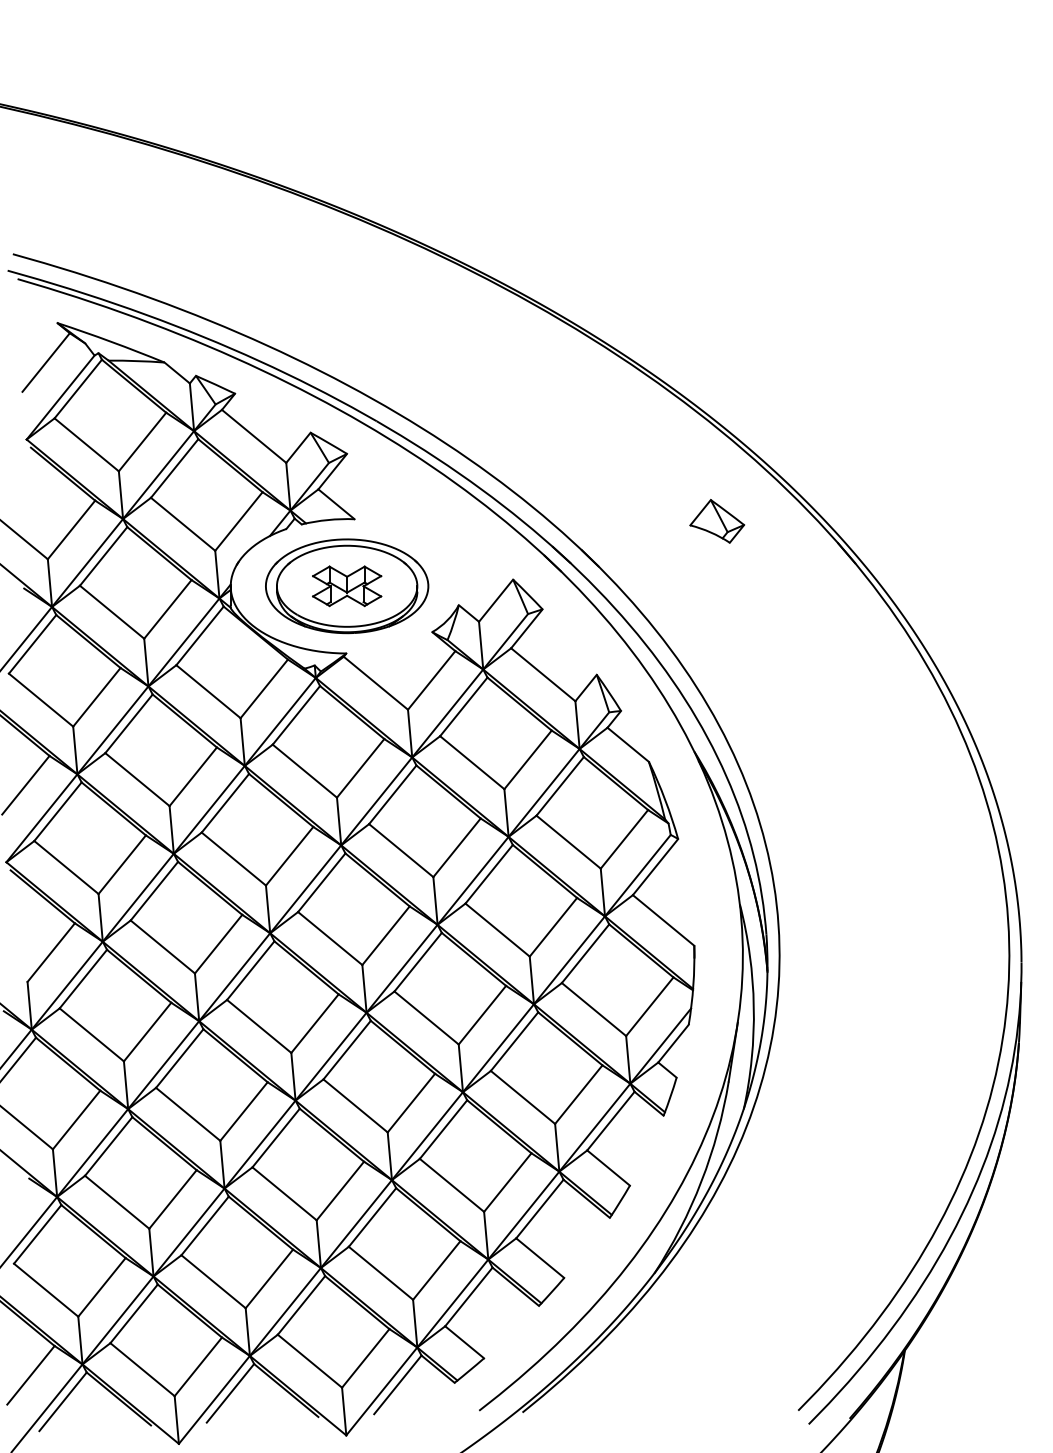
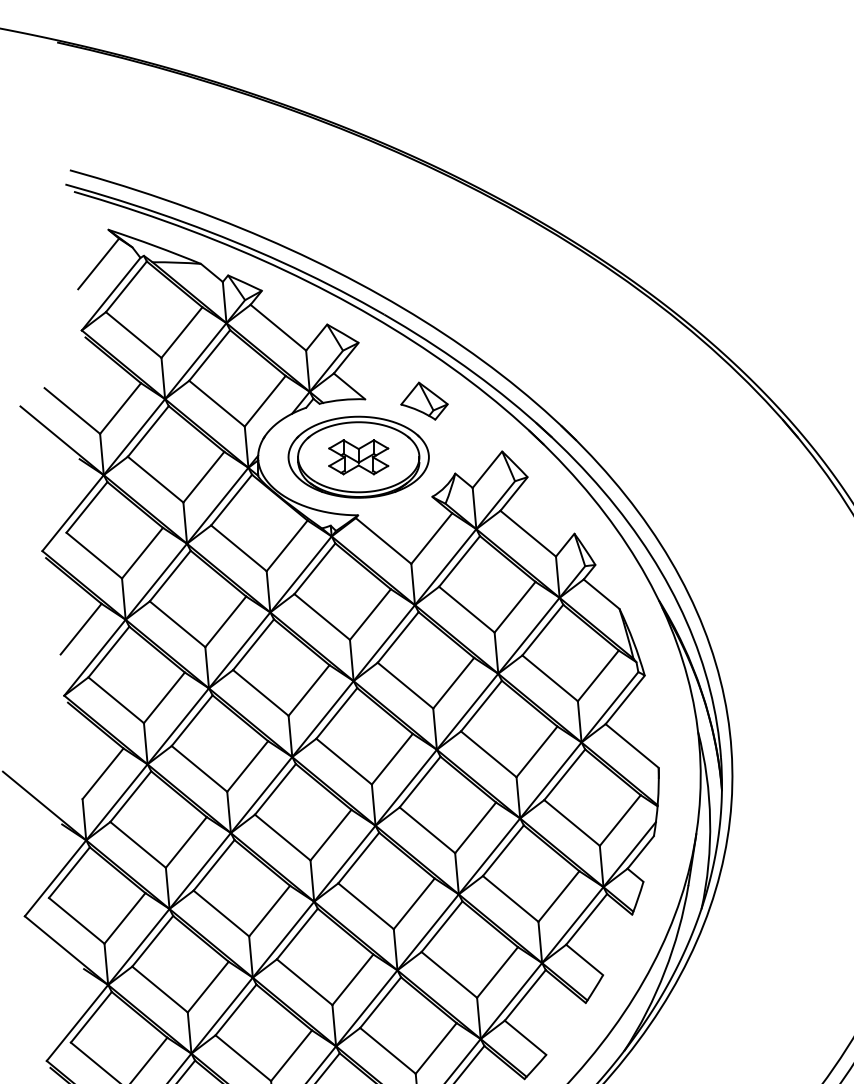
part: (717, 521) -> (424, 401), moved

